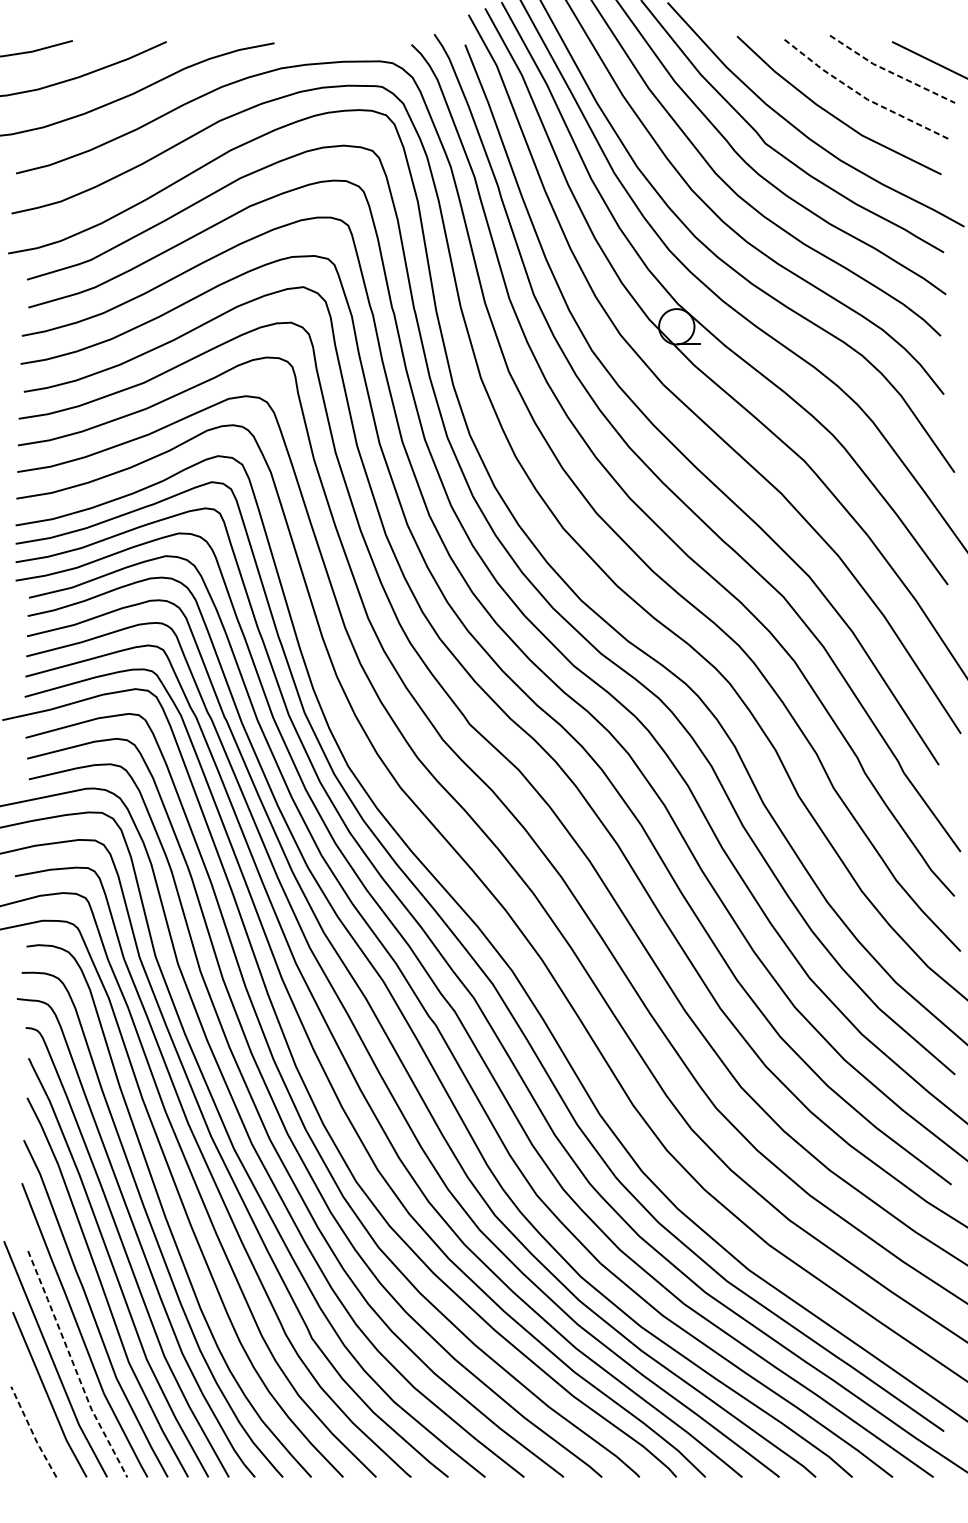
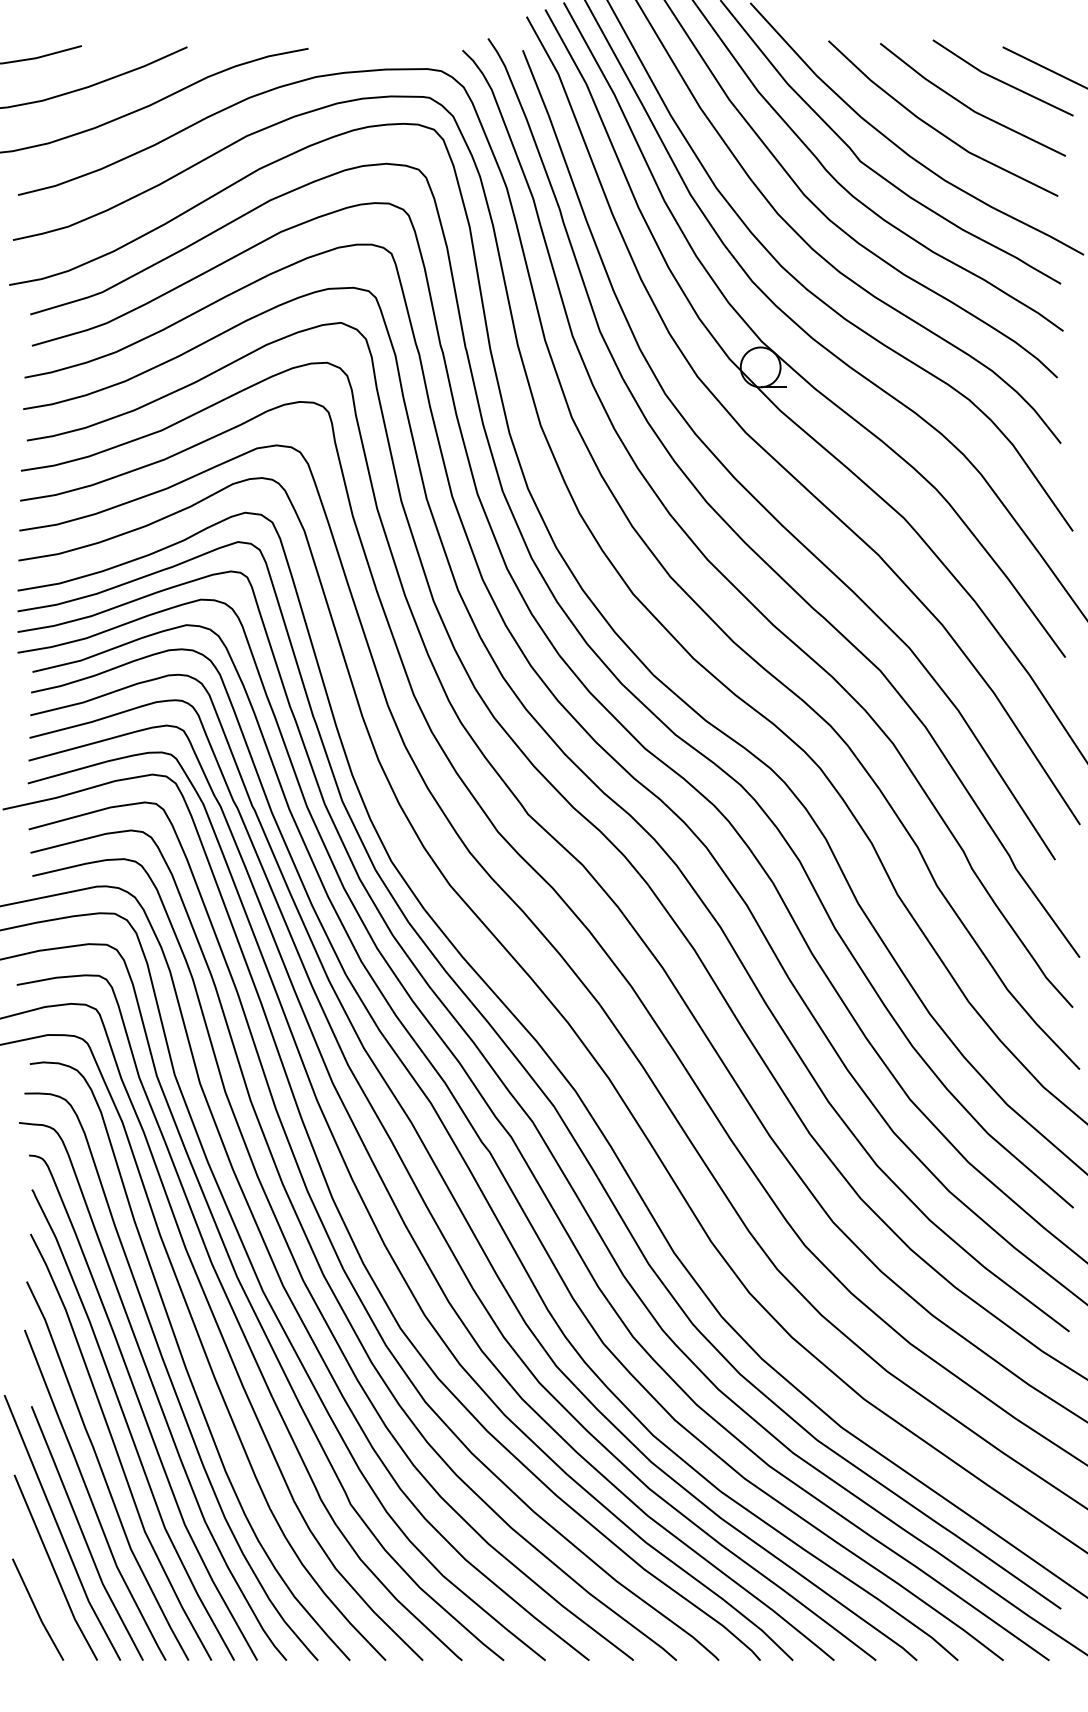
line: (890, 71) -> (1000, 80), dashed -> solid
line: (860, 95) -> (967, 107), dashed -> solid
line: (74, 1366) -> (83, 1535), dashed -> solid
line: (32, 1433) -> (36, 1611), dashed -> solid

